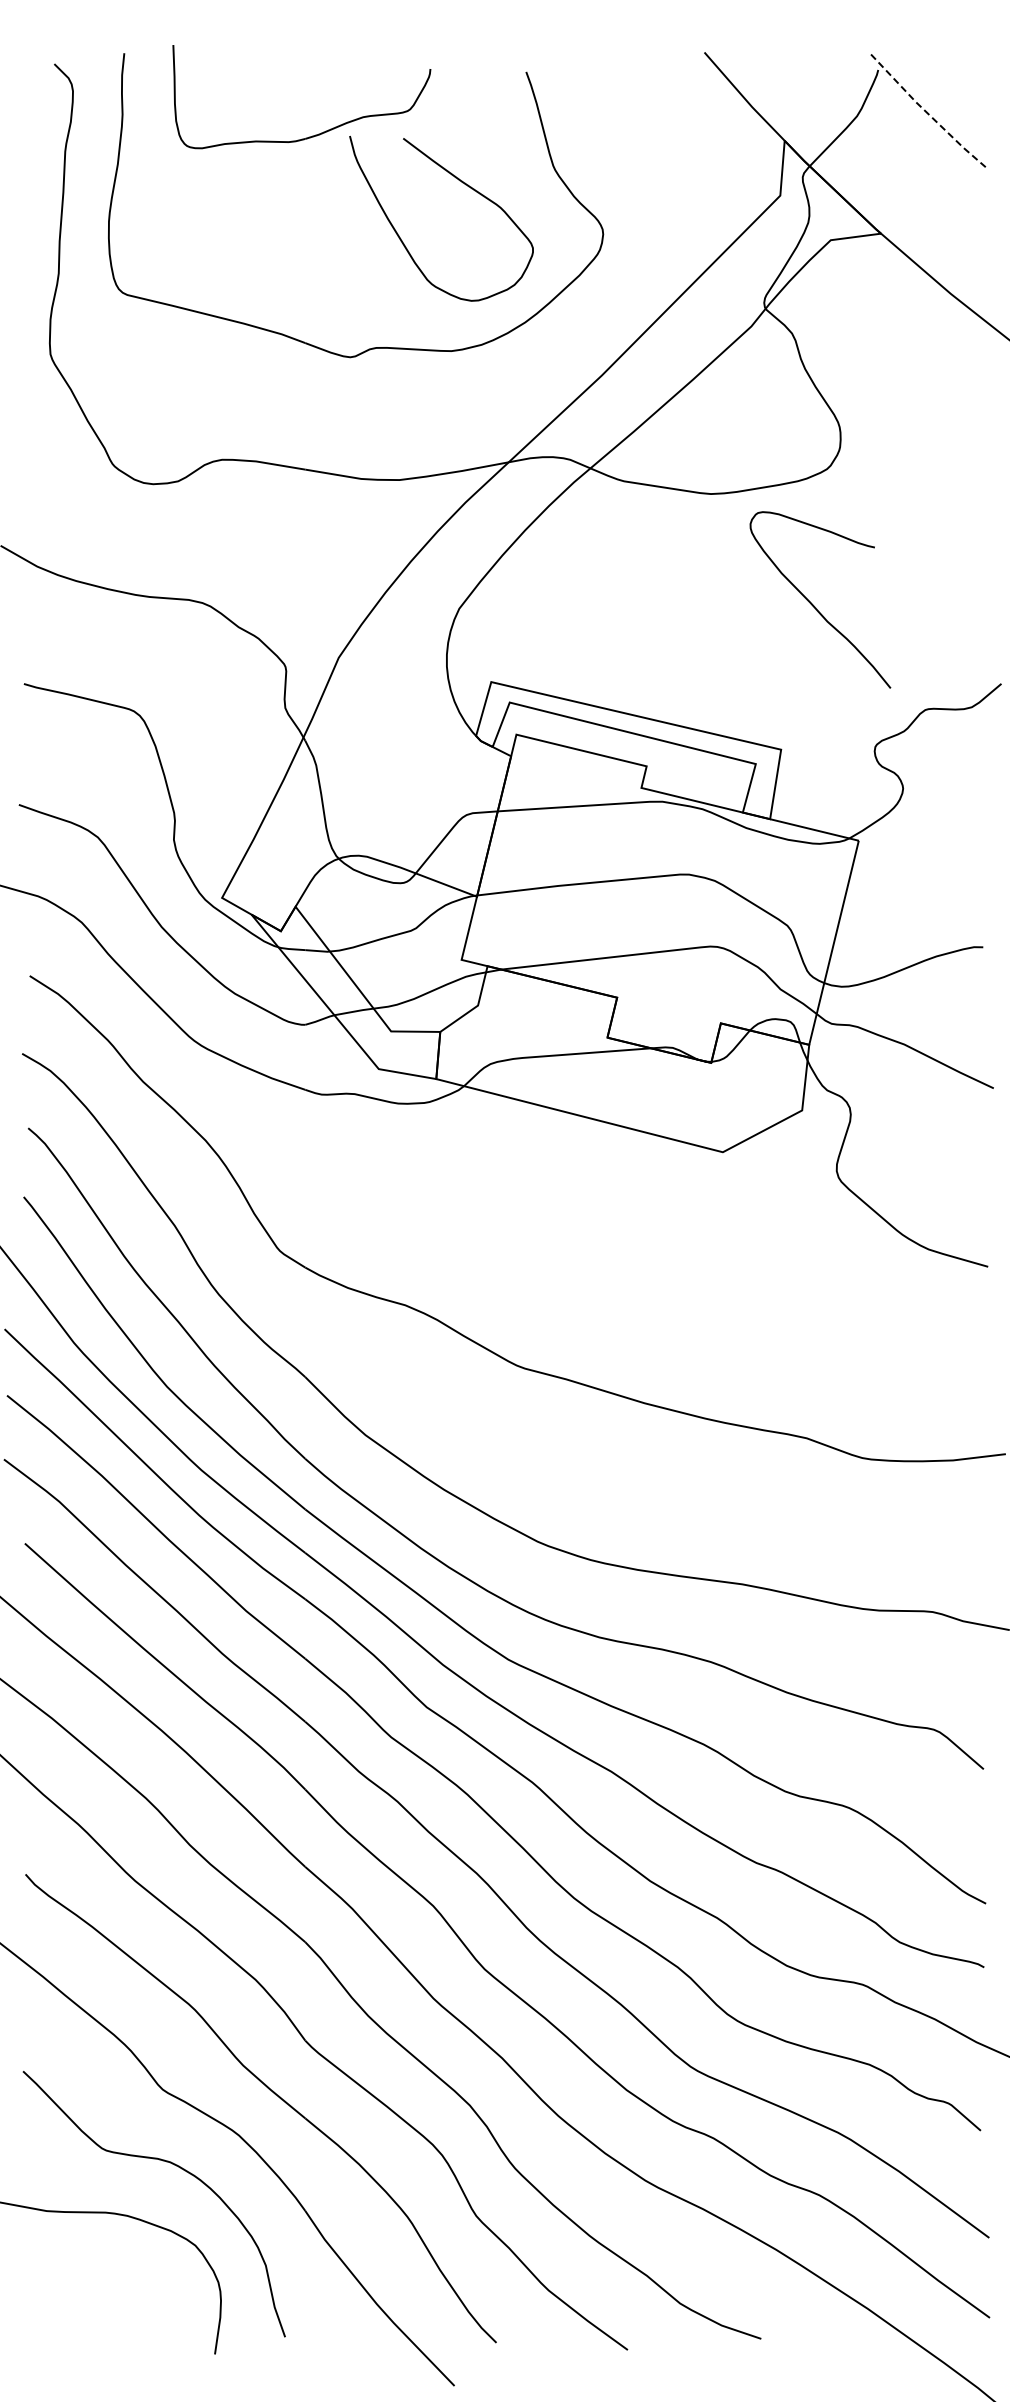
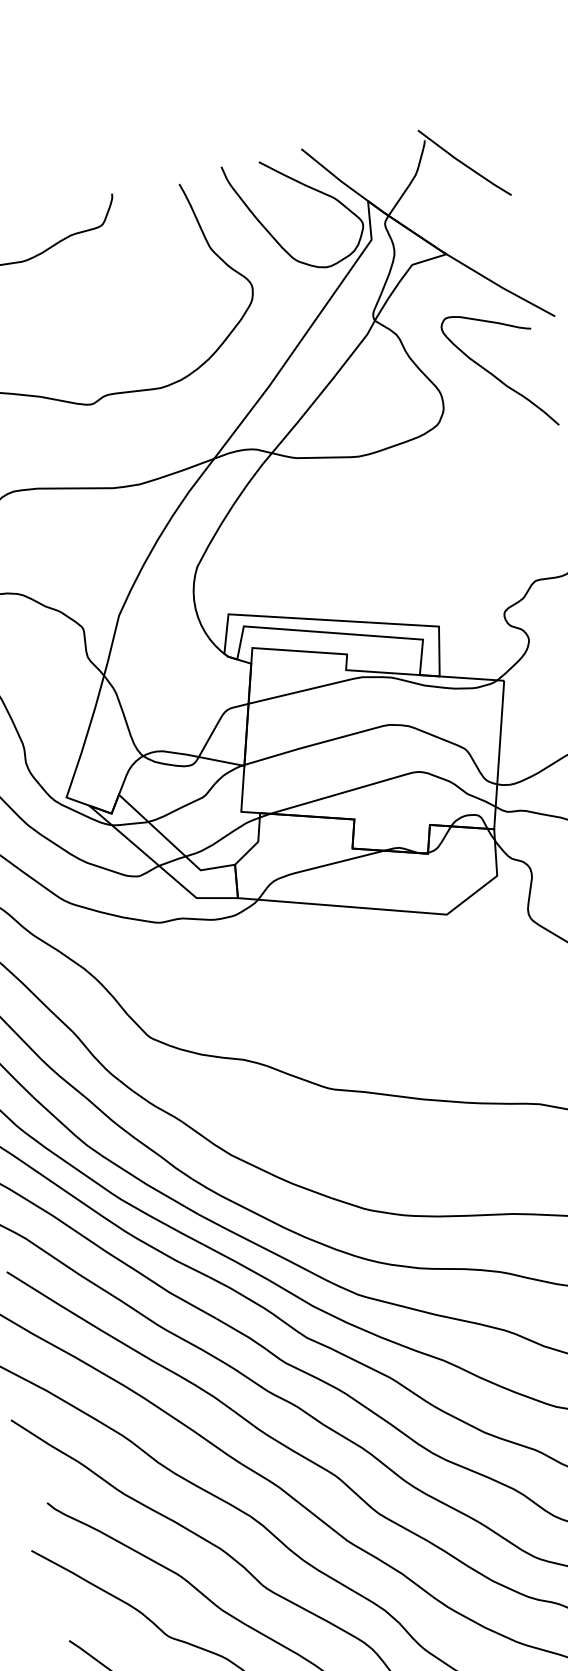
line: (926, 112) -> (463, 164), dashed -> solid
curve: (465, 185) -> (308, 187), moved
curve: (814, 605) -> (495, 376), moved

